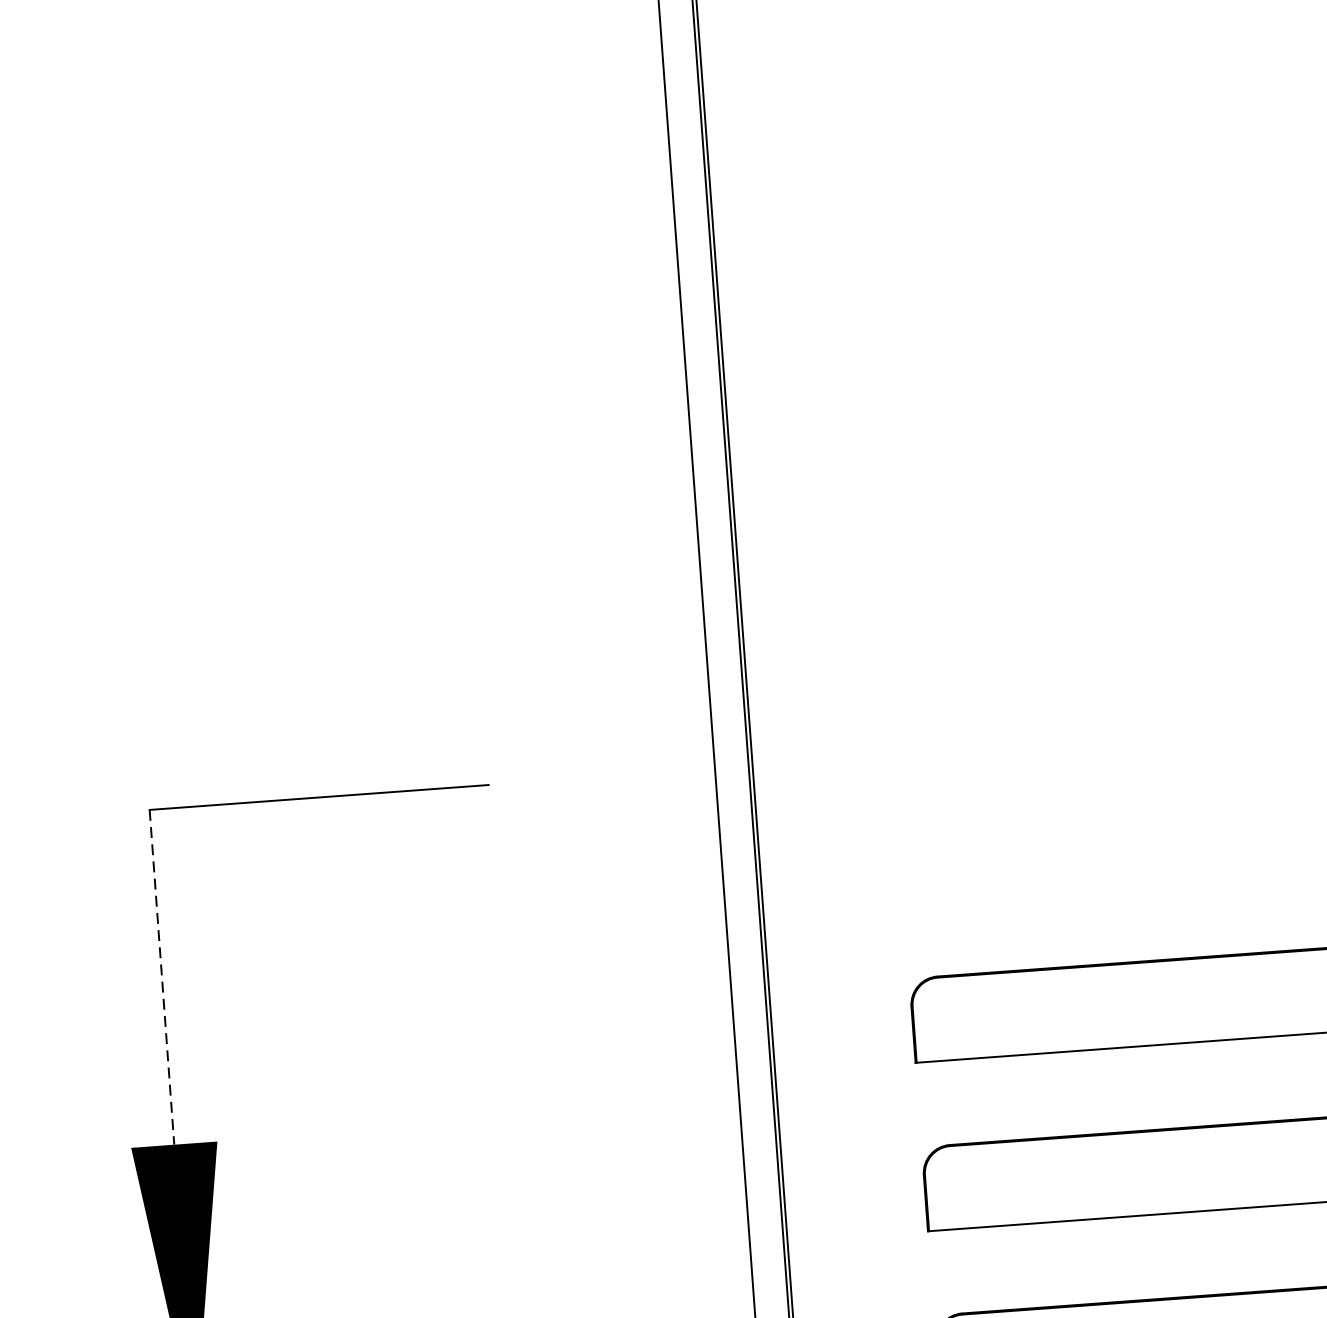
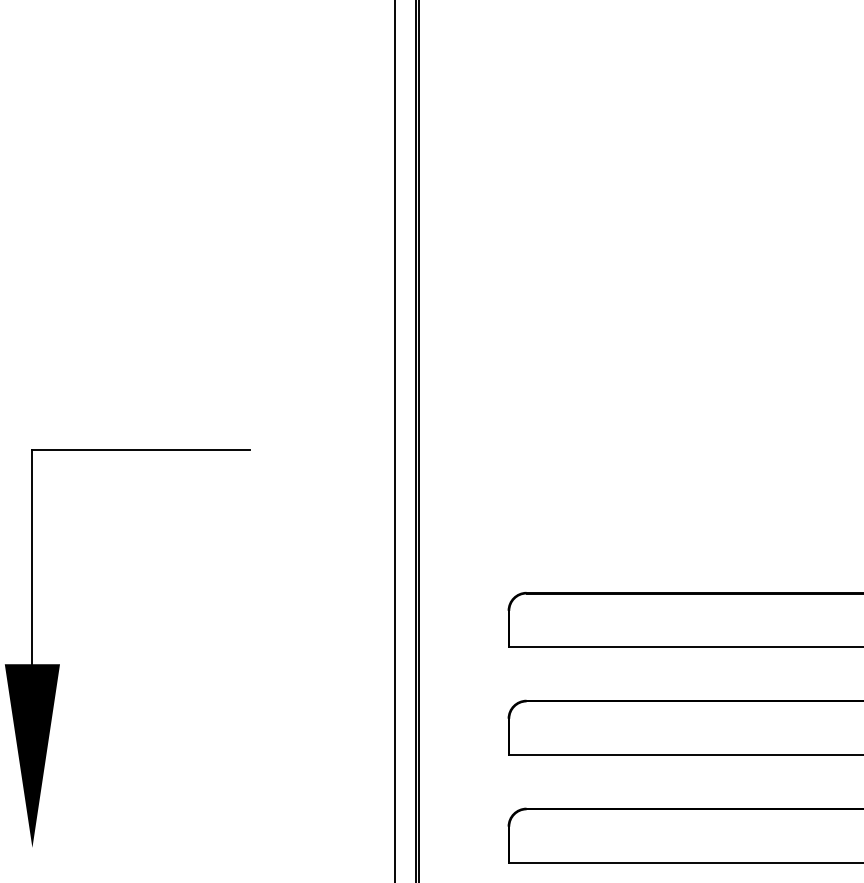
line: (162, 978) -> (32, 557), dashed -> solid

